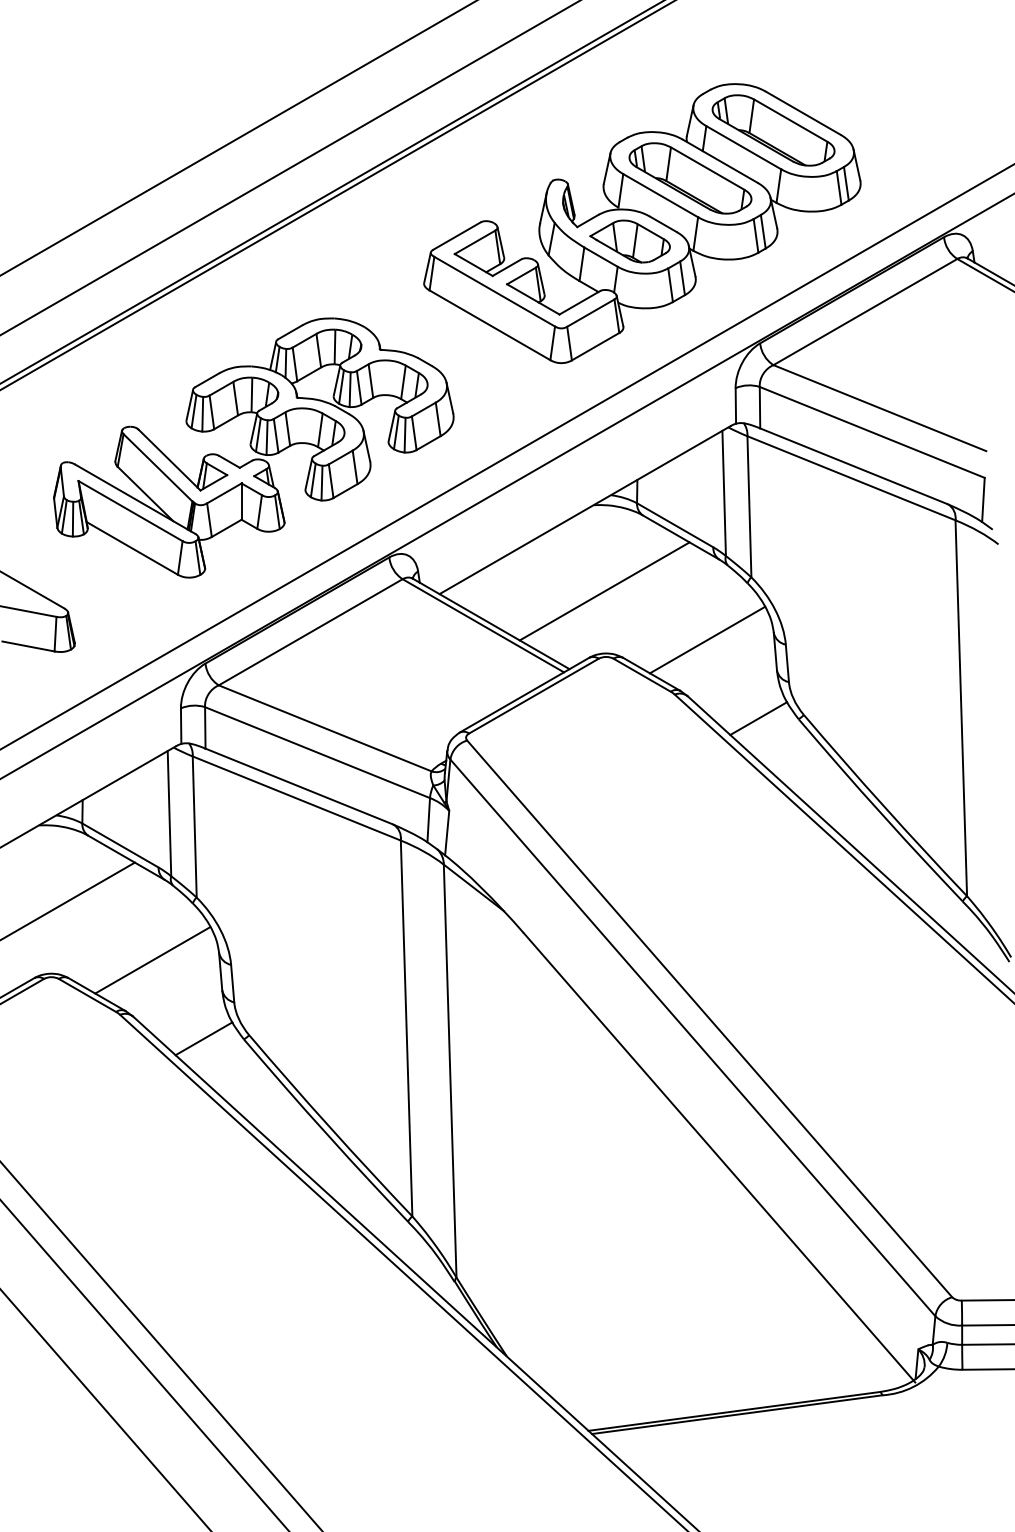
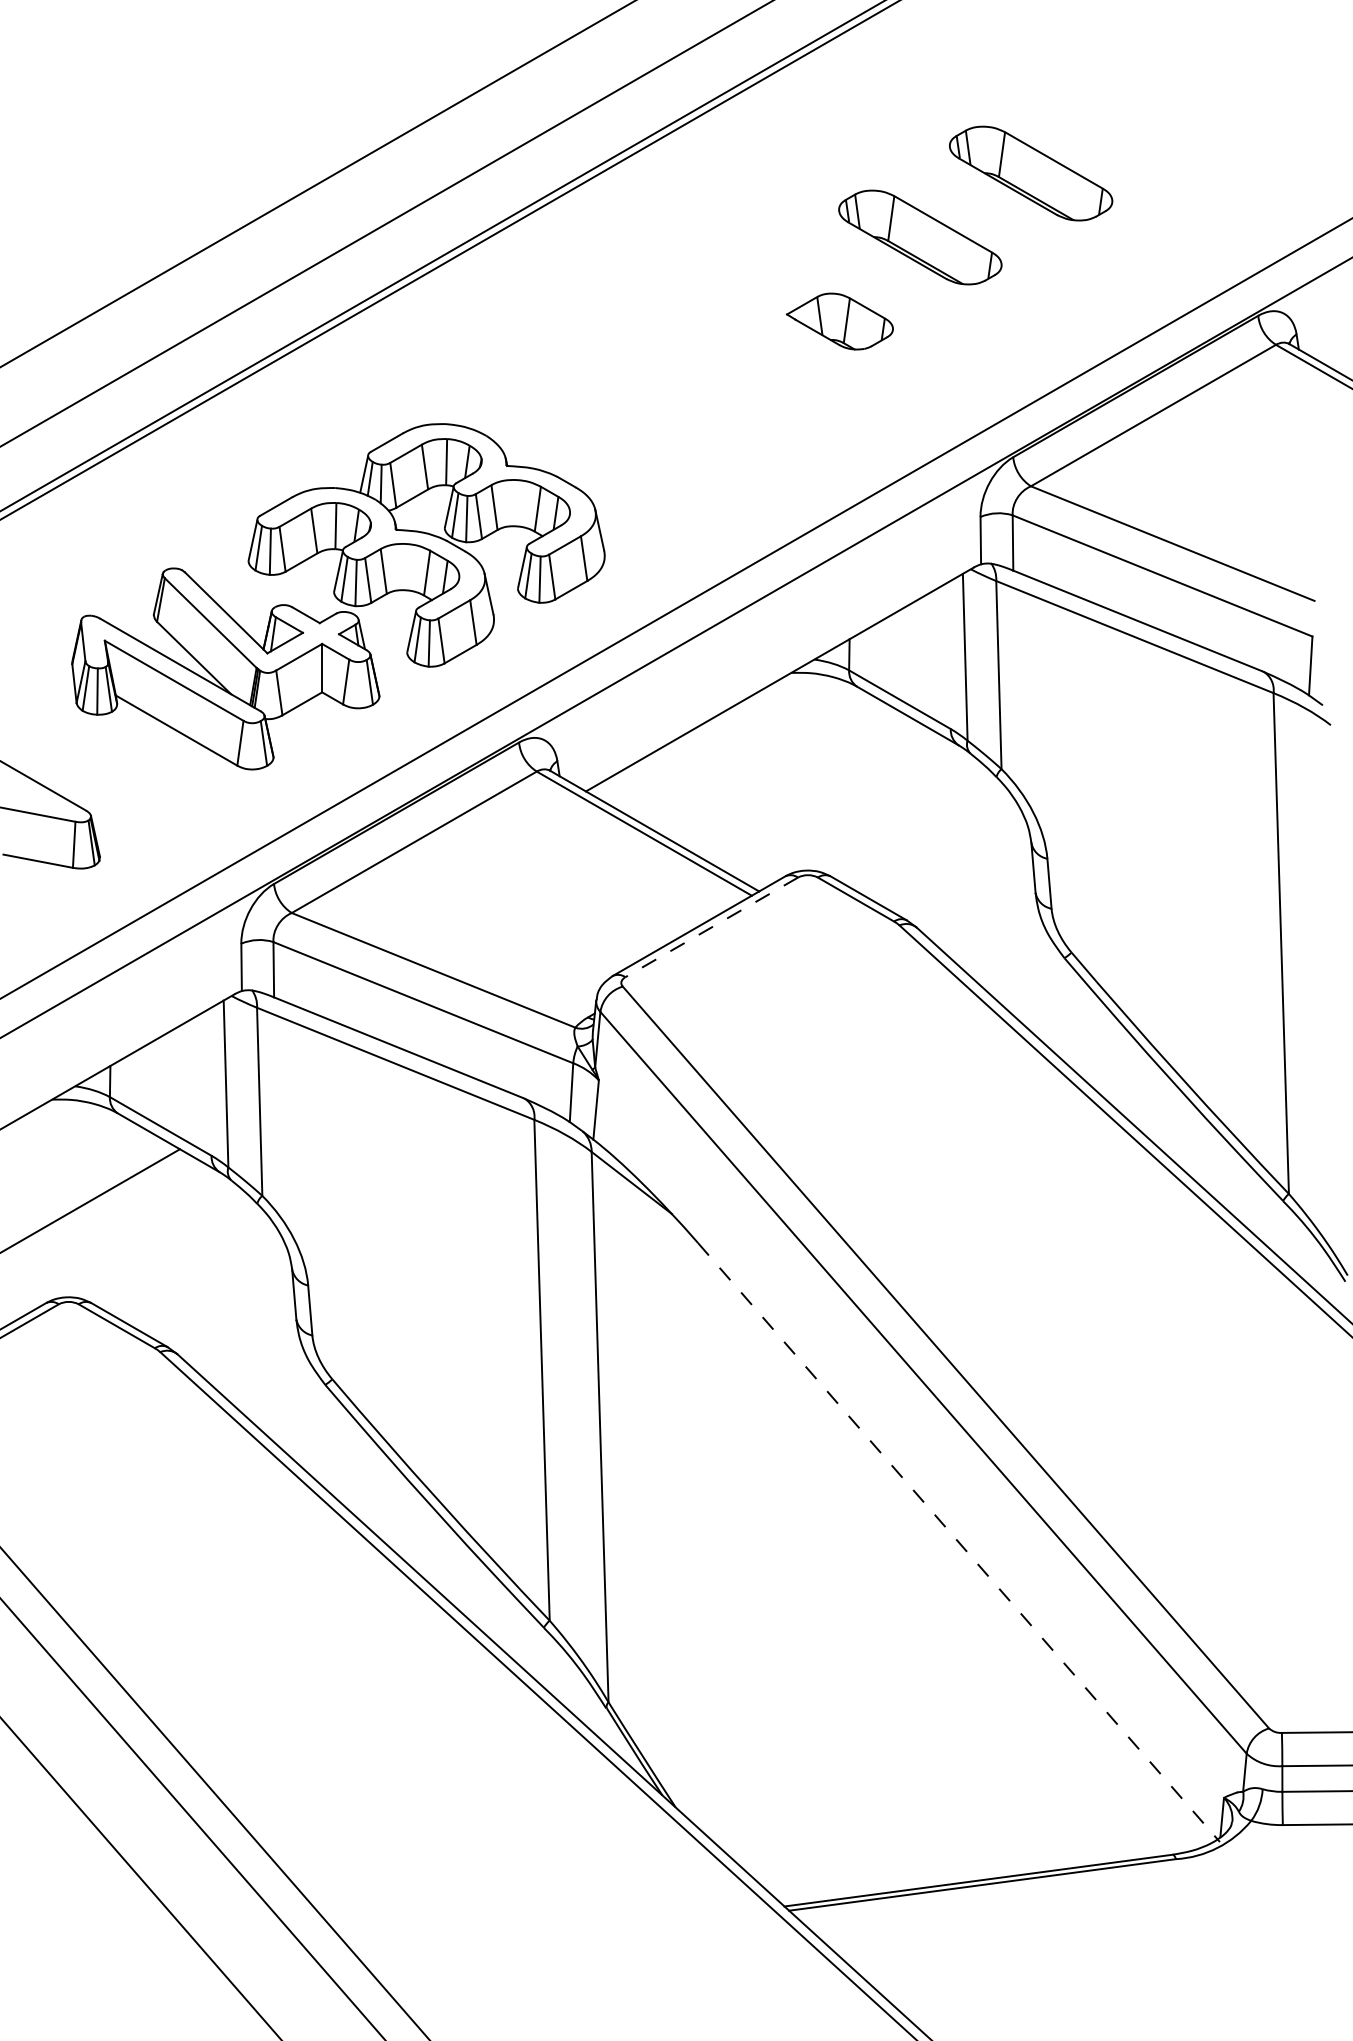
part: (641, 223) -> (855, 297), removed
line: (604, 591) -> (805, 787), removed
line: (707, 639) -> (942, 852), removed
line: (533, 696) -> (711, 927), solid -> dashed
line: (758, 718) -> (1011, 957), removed
line: (152, 960) -> (203, 1279), removed
line: (203, 1038) -> (271, 1383), removed
line: (719, 1157) -> (959, 1542), solid -> dashed

